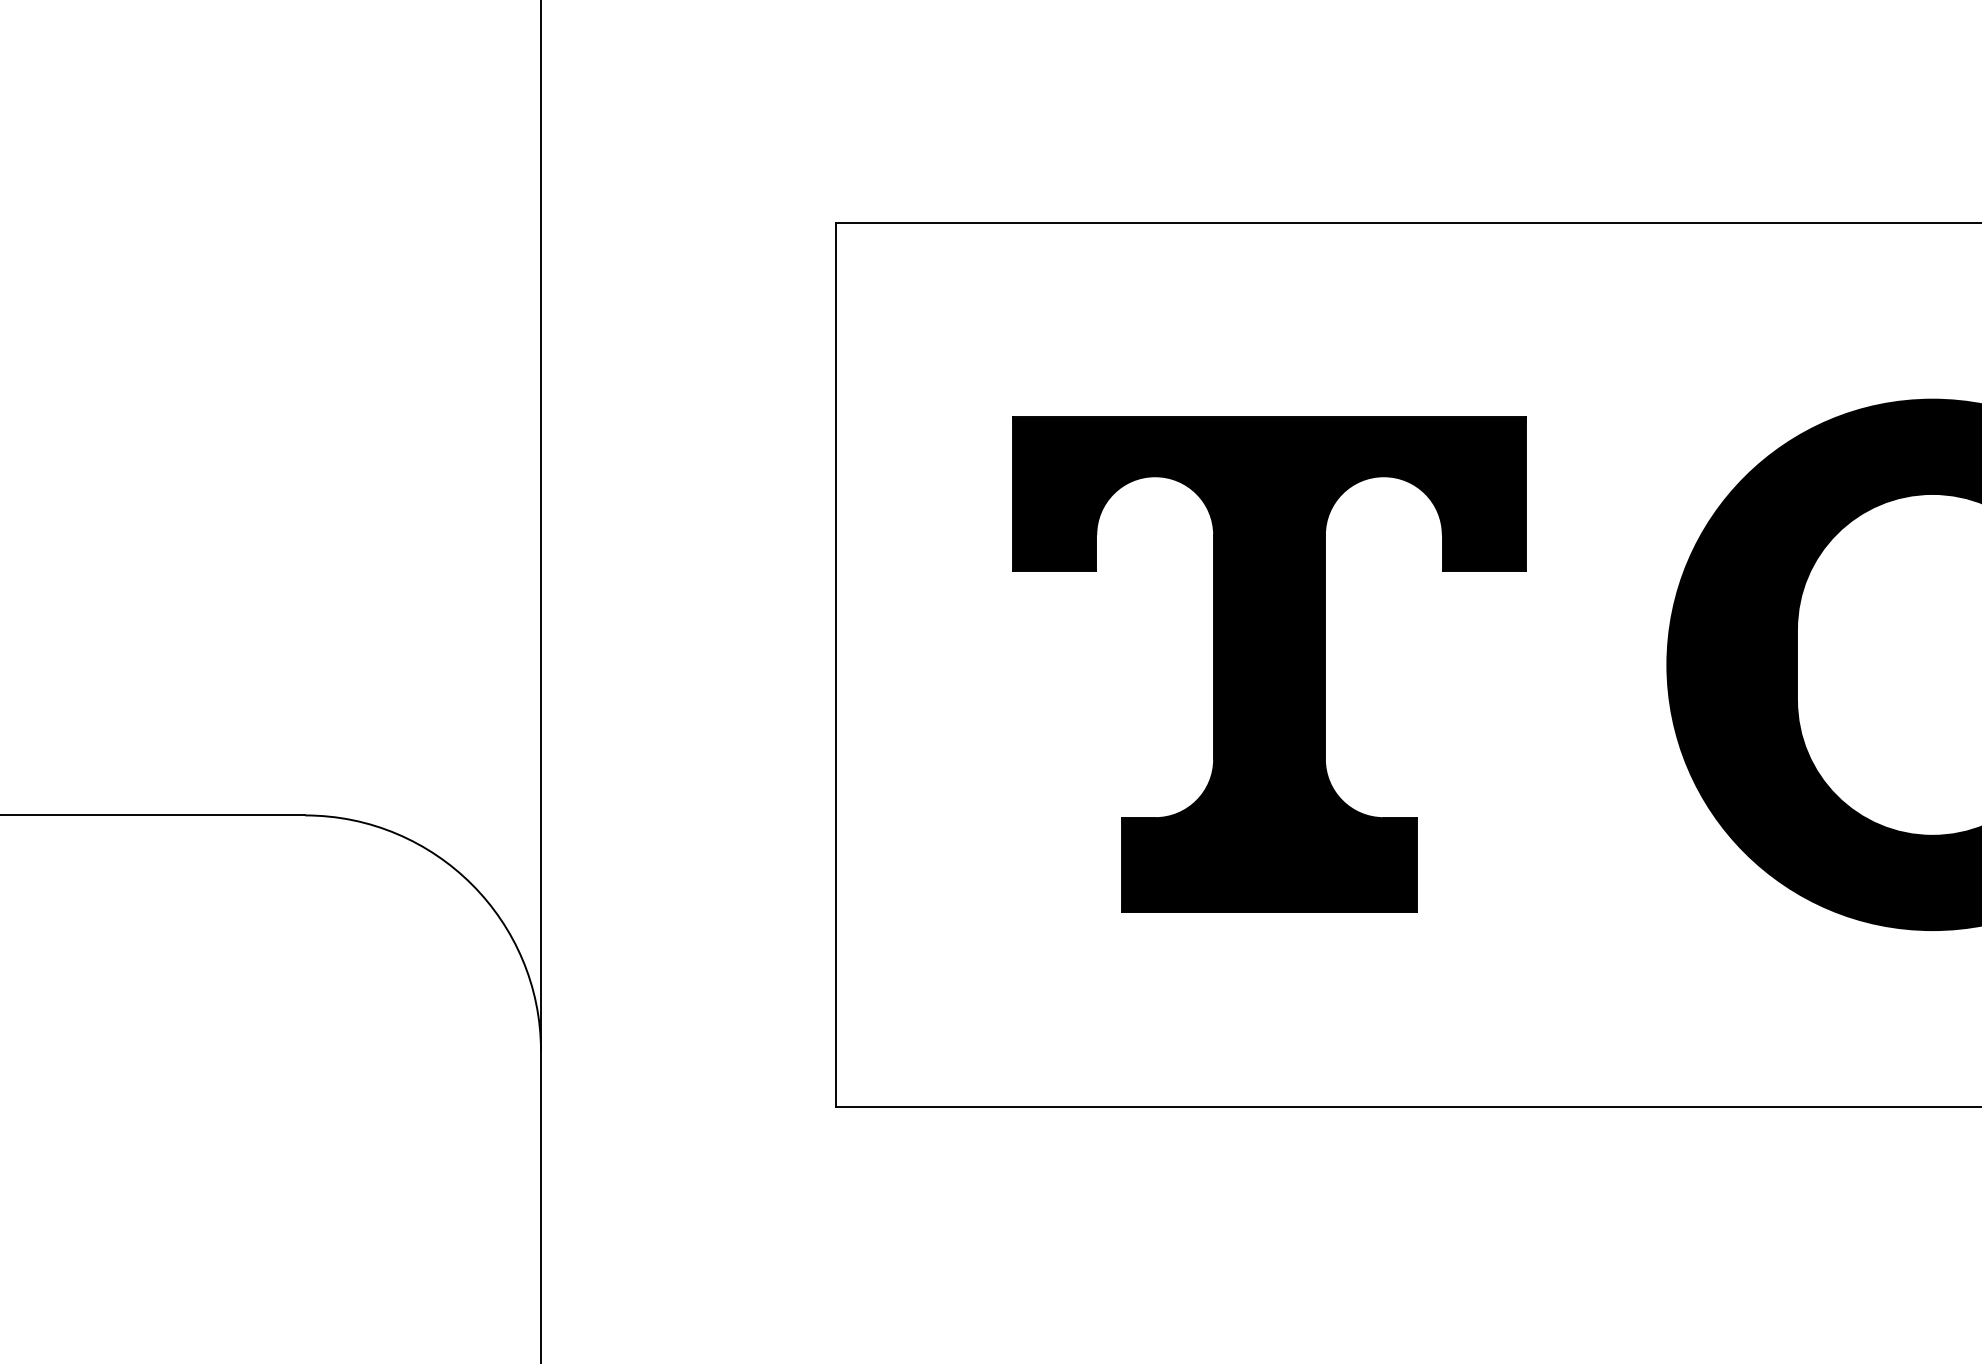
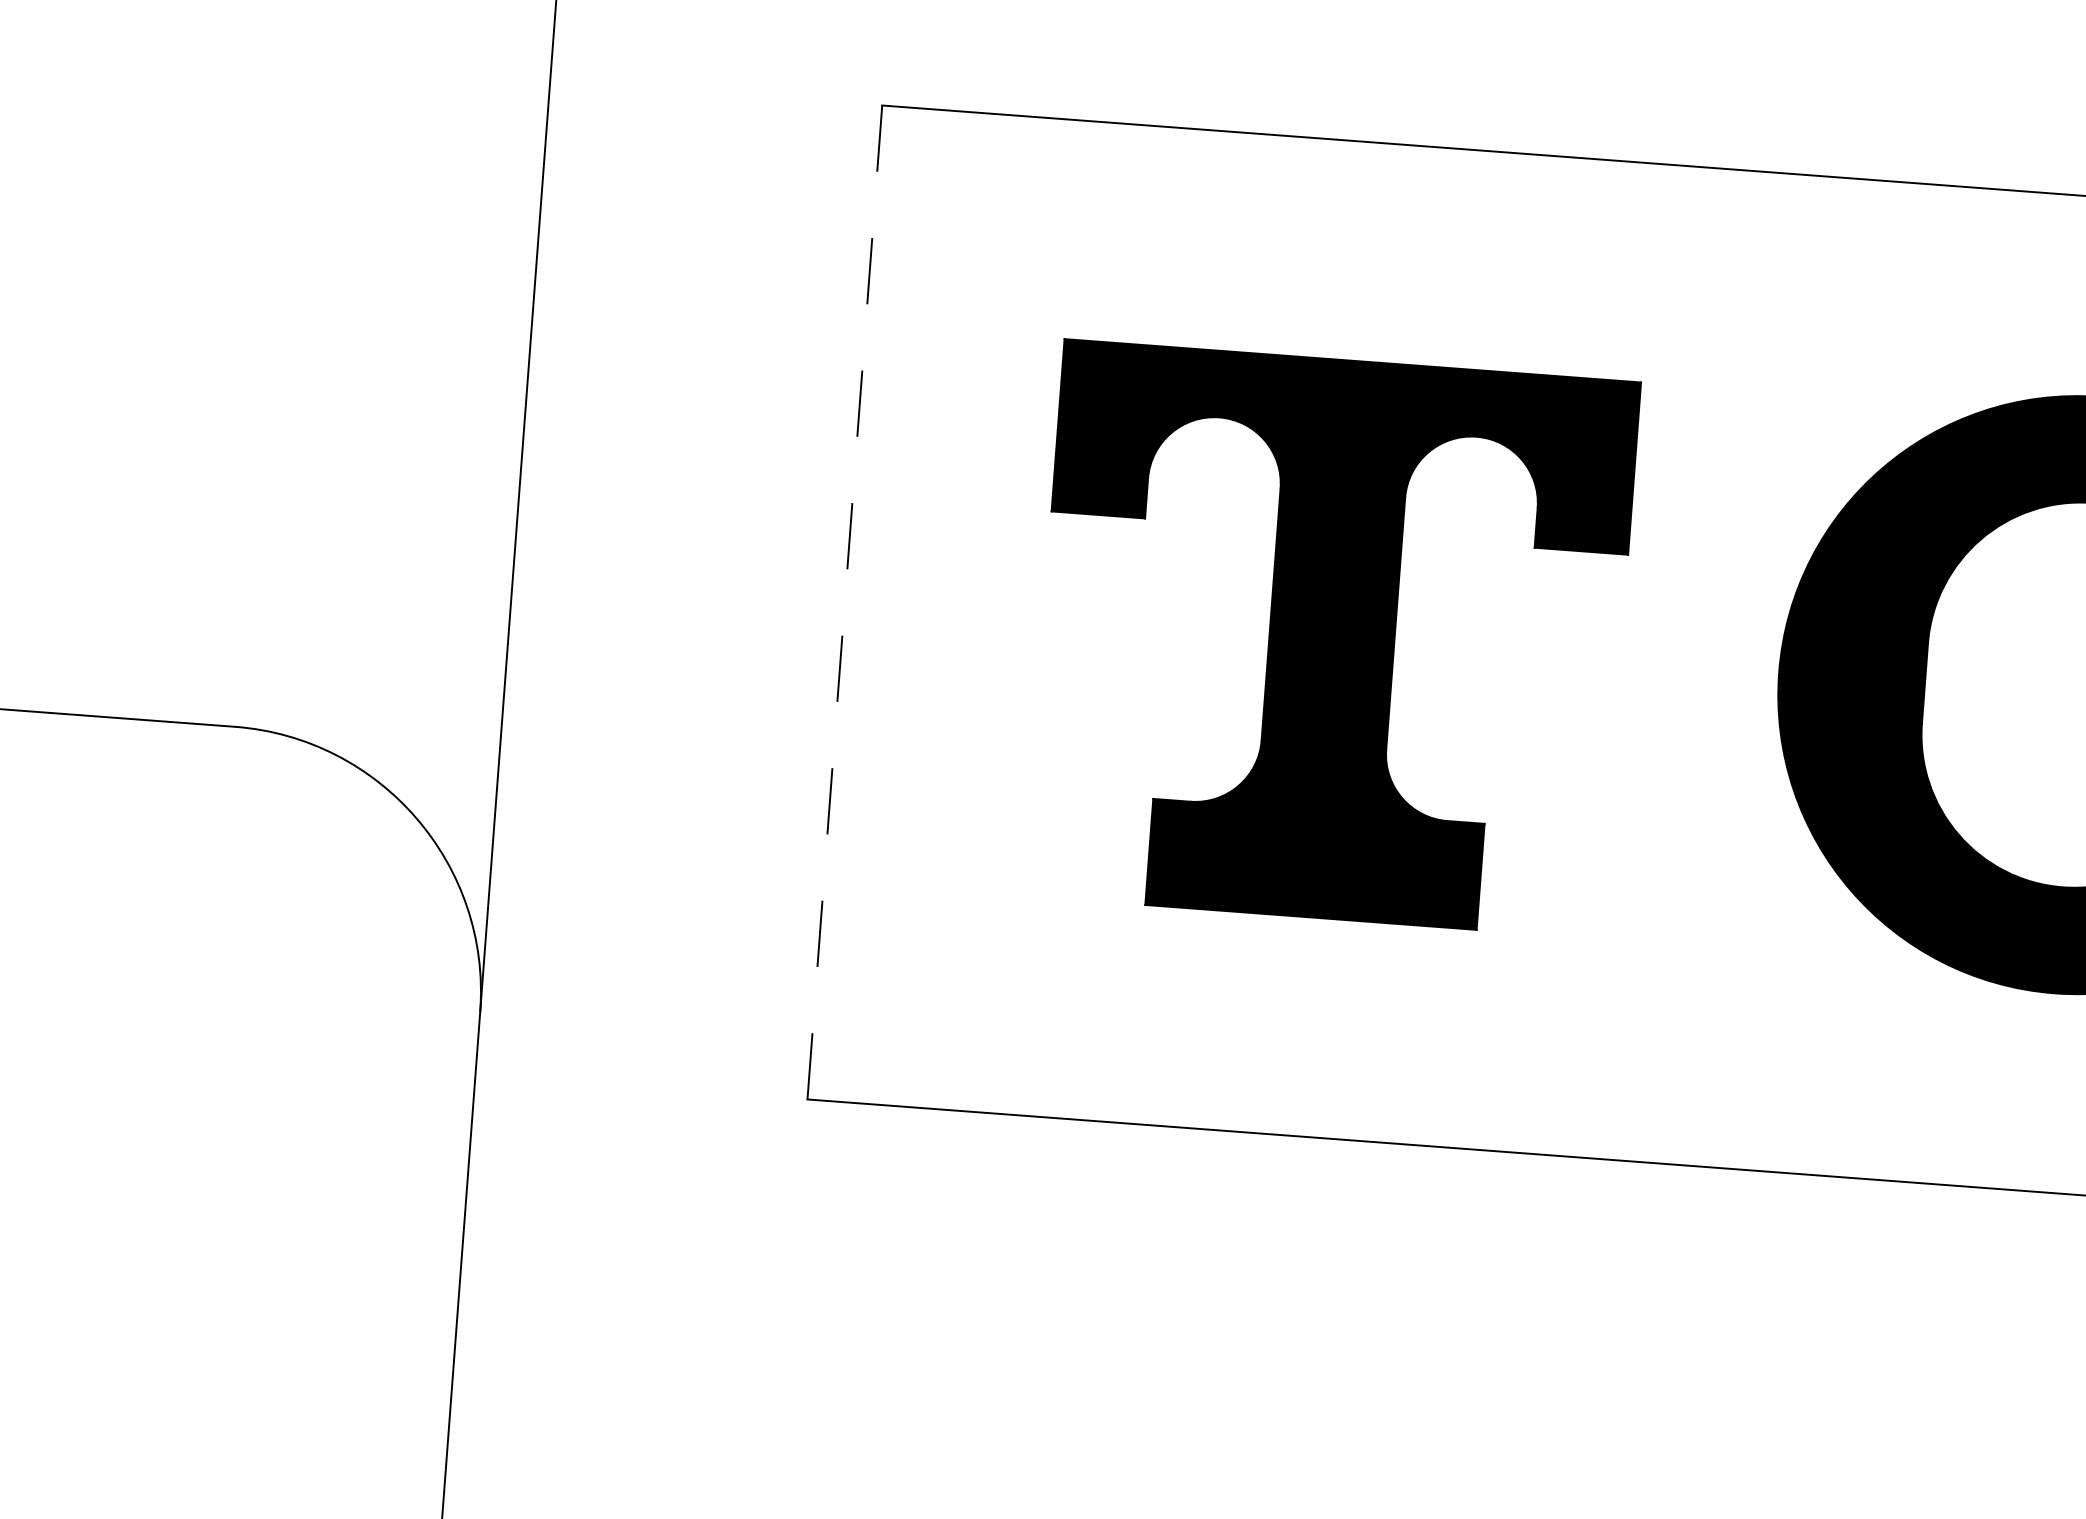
line: (836, 665) -> (845, 603), solid -> dashed

